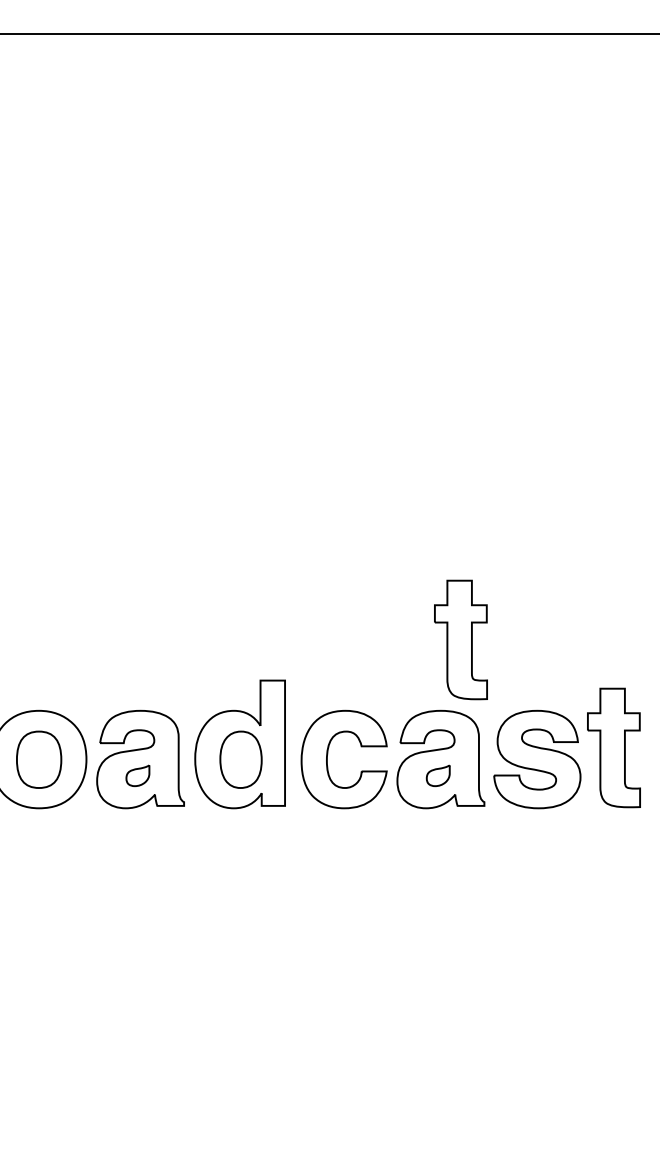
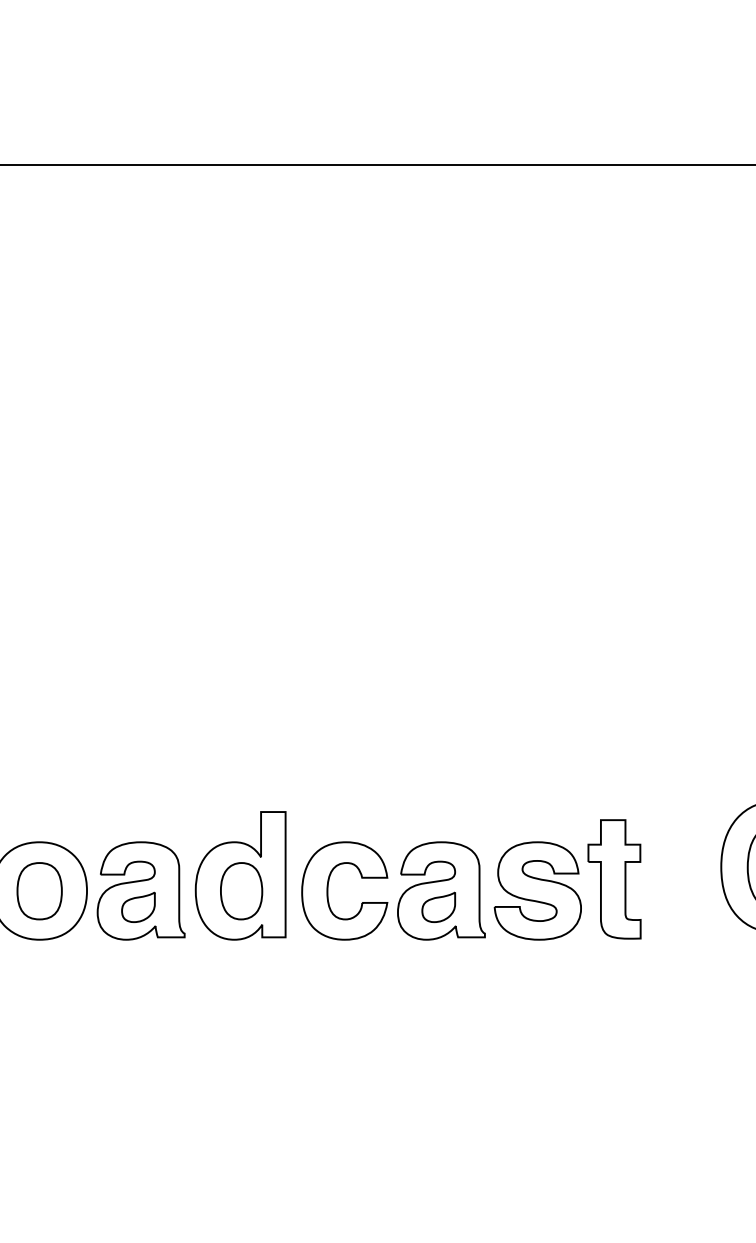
part: (460, 640) -> (461, 771), removed
part: (137, 775) -> (138, 906), size x1.43
part: (437, 775) -> (438, 906), size x1.43

